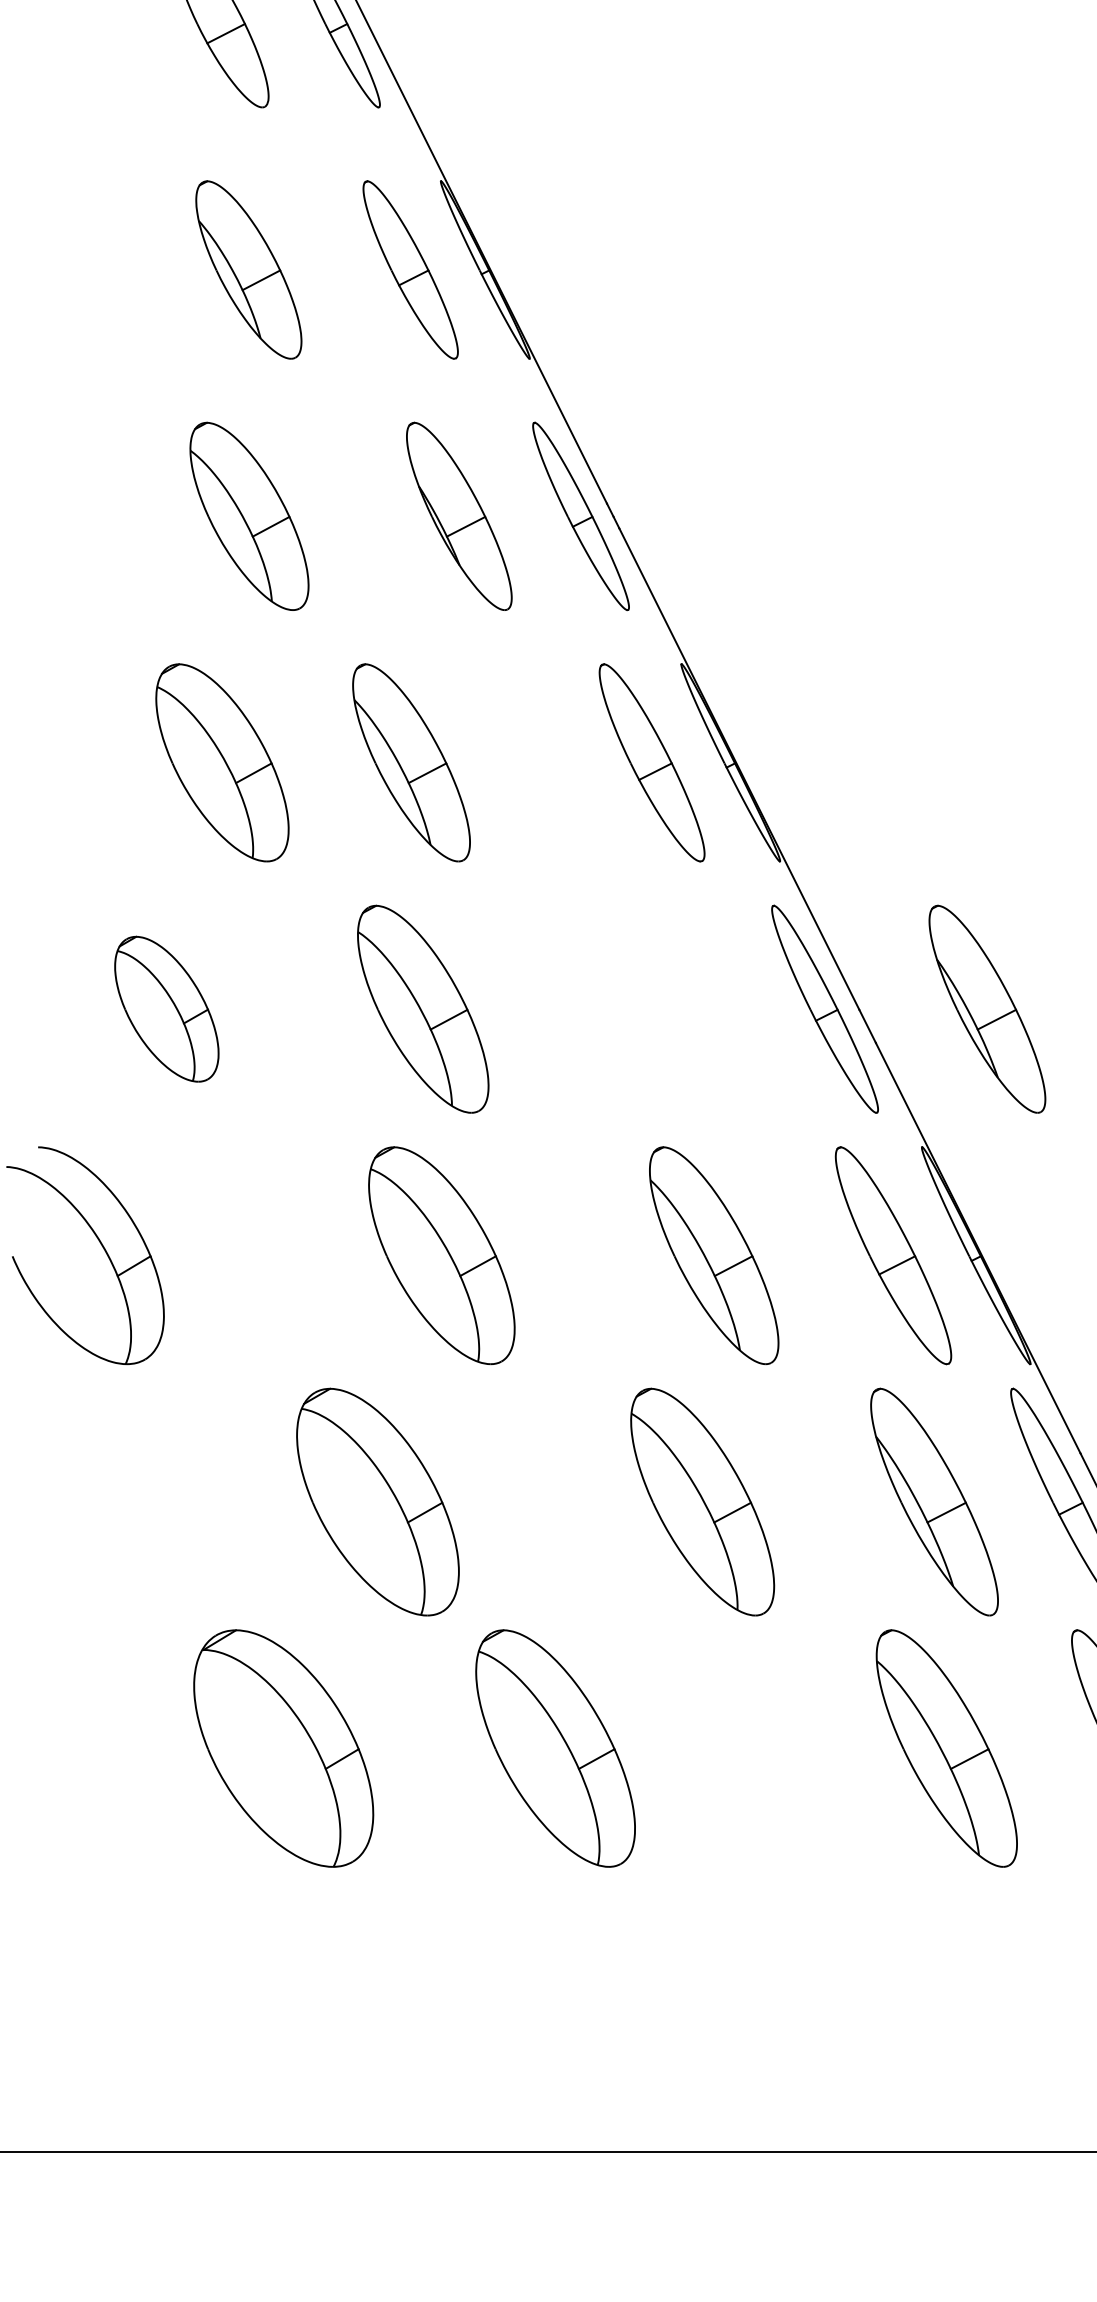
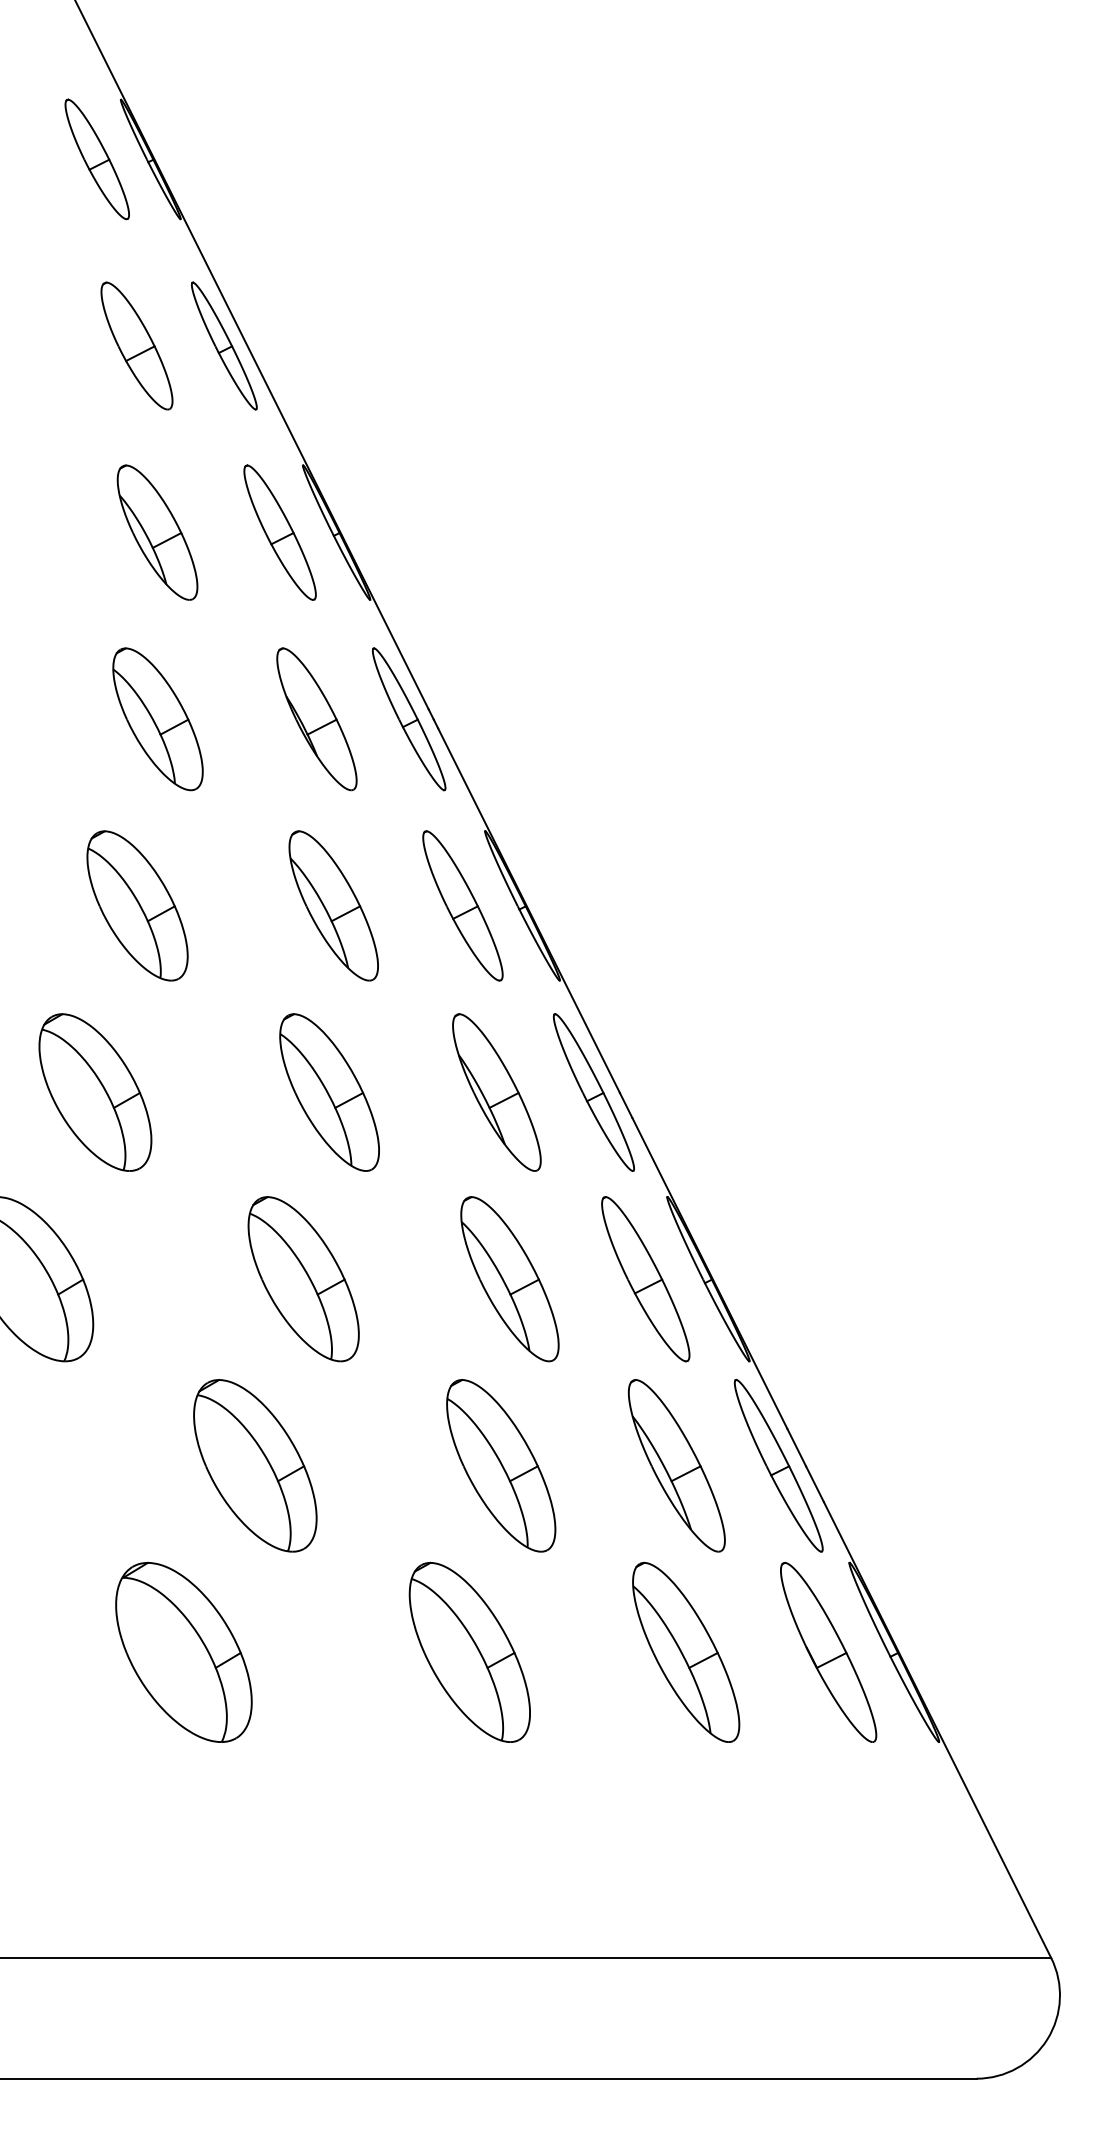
part: (411, 762) -> (333, 905), moved
part: (166, 1009) -> (95, 1092), size x1.43
part: (423, 1009) -> (329, 1092), moved
part: (986, 1009) -> (496, 1092), moved
part: (555, 1747) -> (469, 1651), moved

